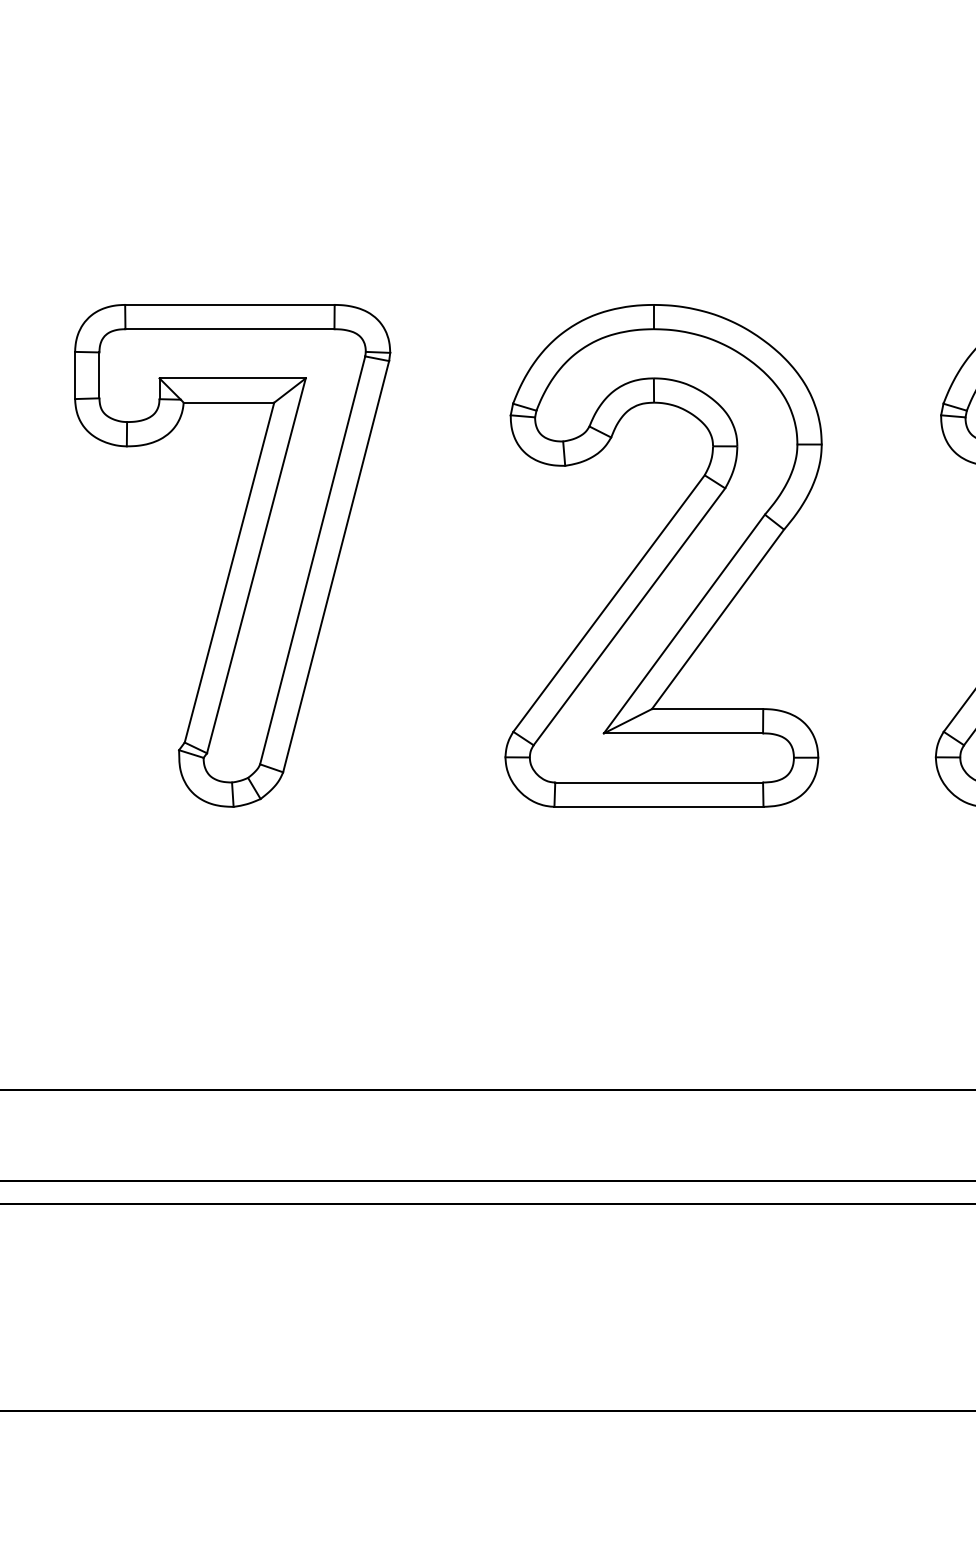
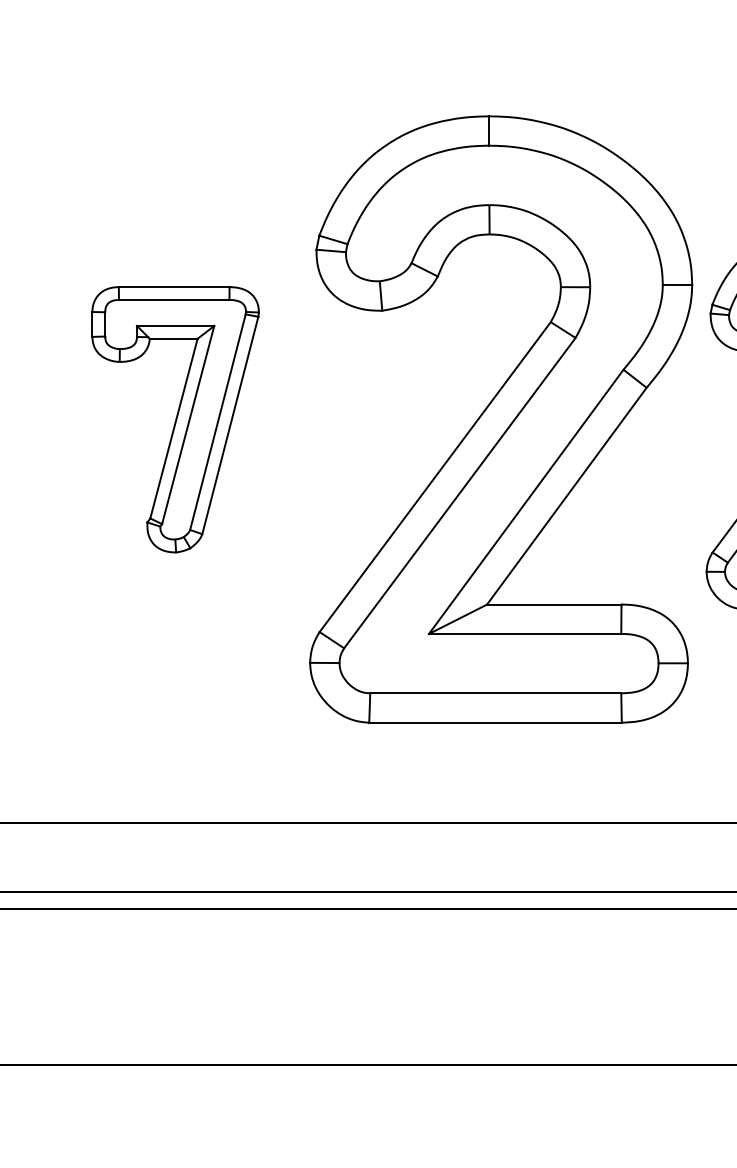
part: (232, 555) -> (175, 419), size x0.7
part: (662, 555) -> (500, 419), size x1.6

